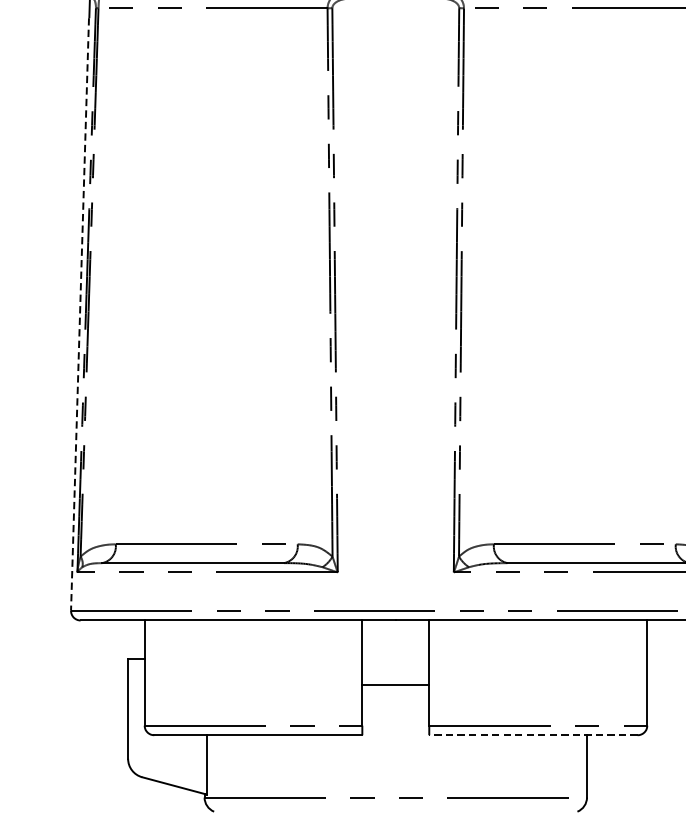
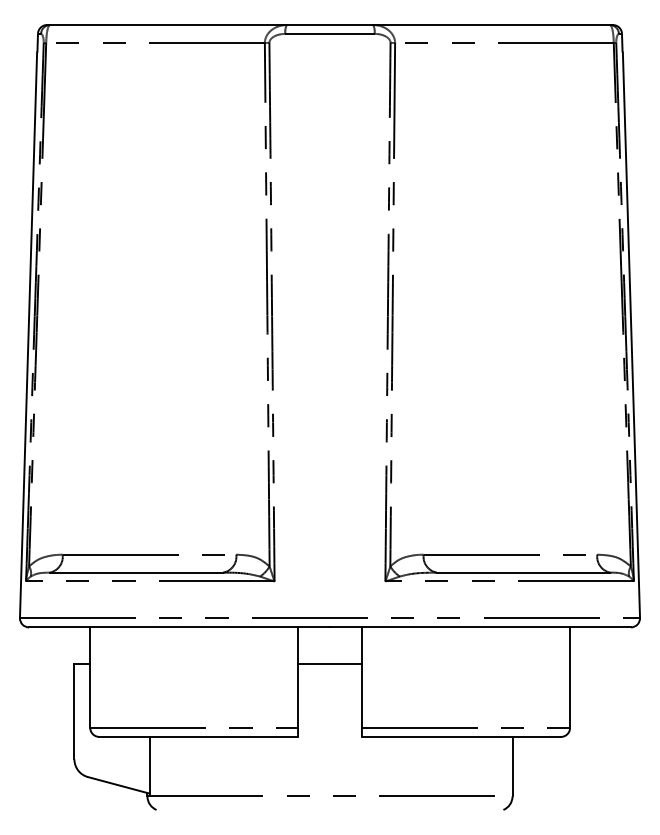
line: (79, 314) -> (28, 335), dashed -> solid
line: (395, 684) -> (329, 663), moved
line: (532, 734) -> (460, 736), dashed -> solid

